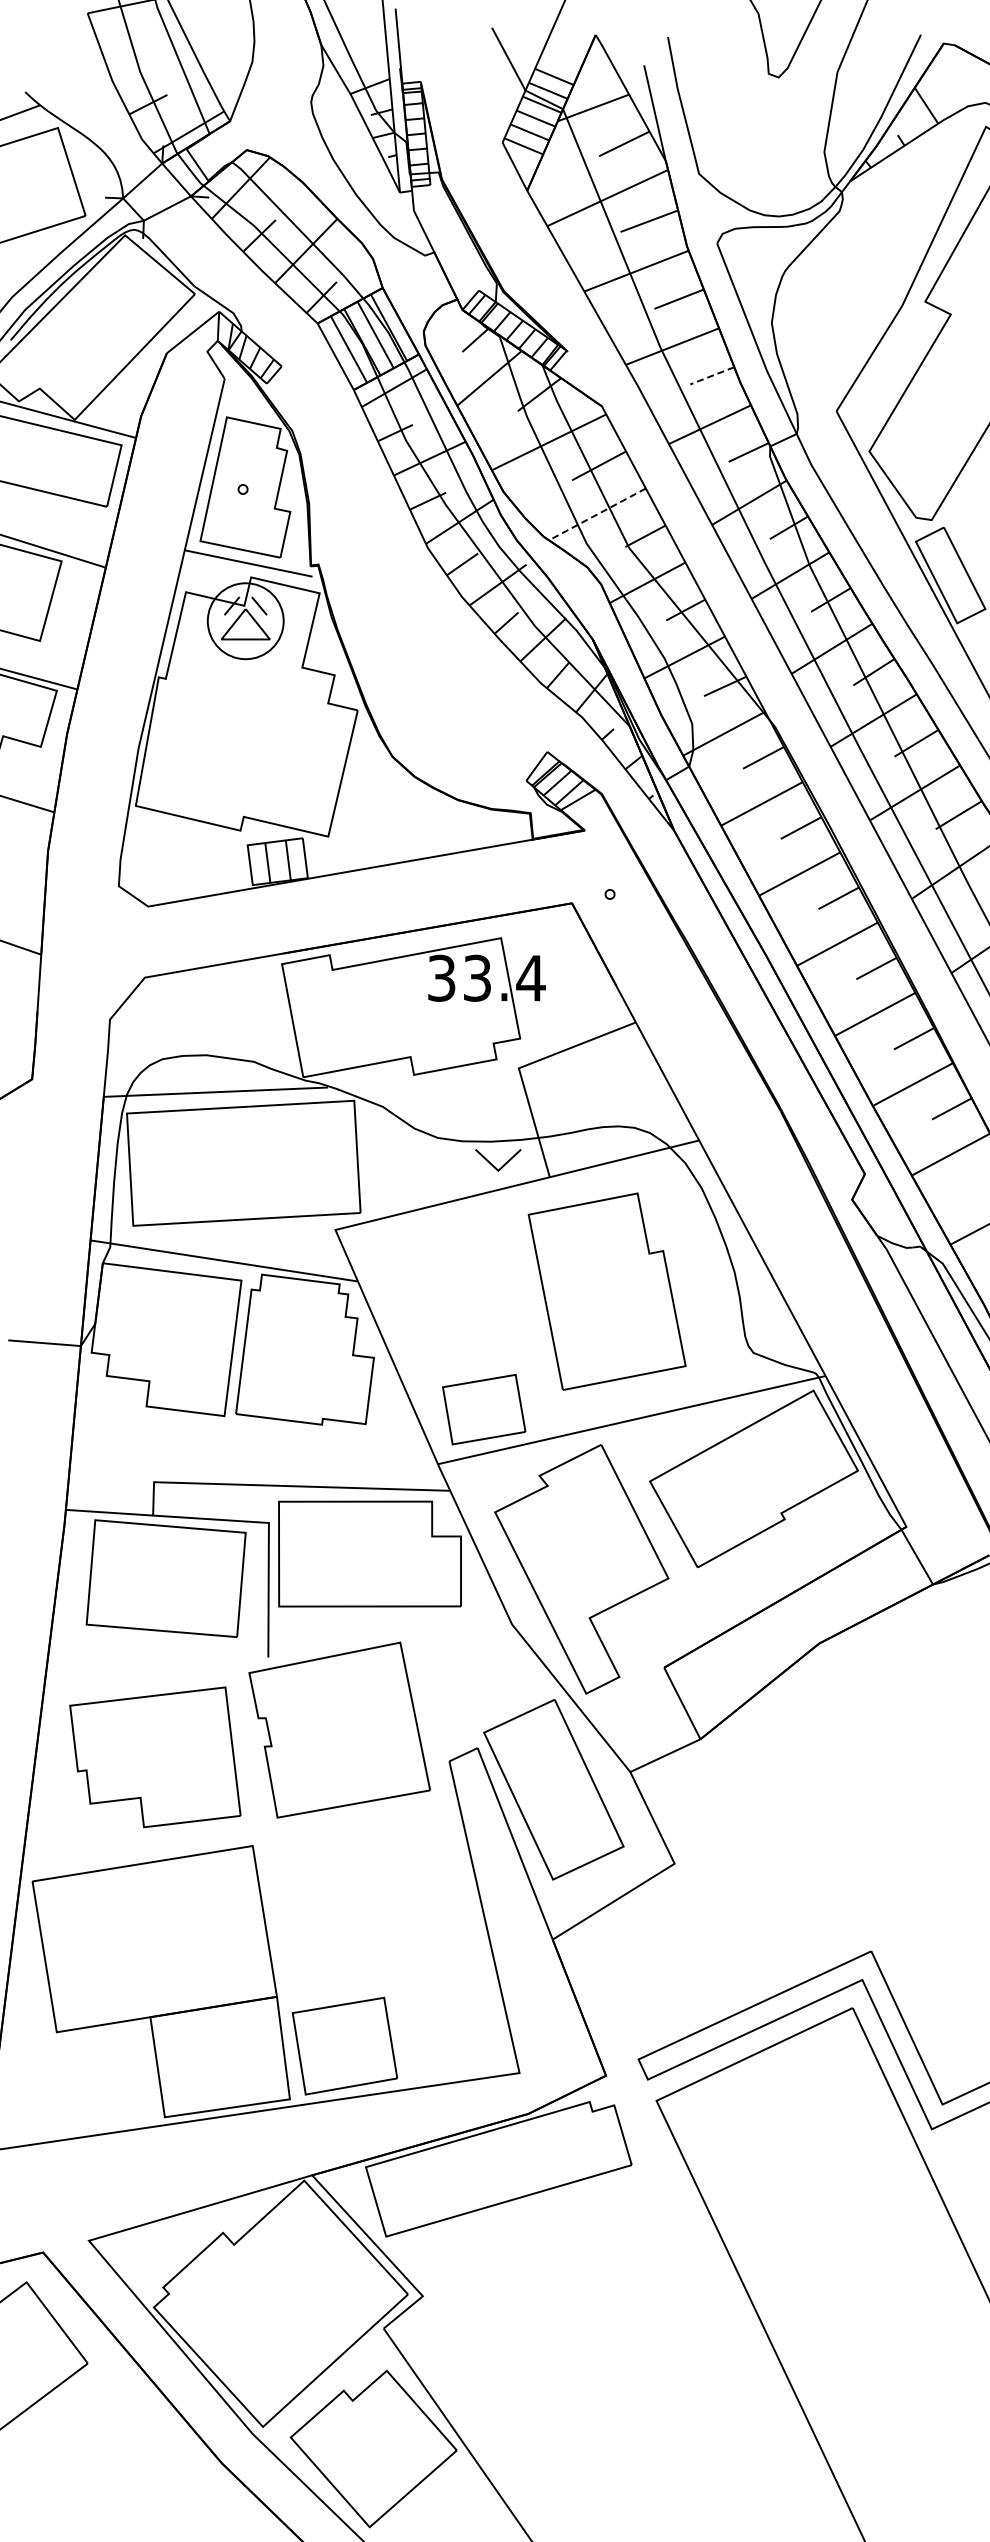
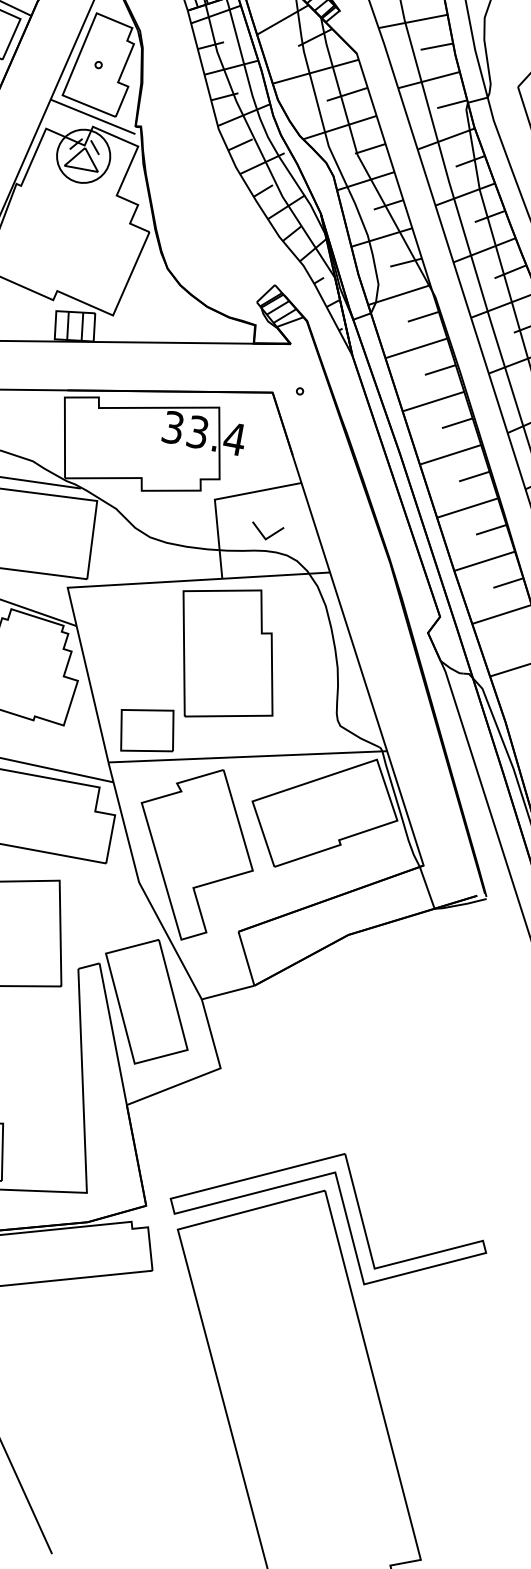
line: (712, 375) -> (437, 46), dashed -> solid
line: (597, 514) -> (339, 127), dashed -> solid
part: (493, 1164) -> (263, 534), moved
part: (606, 1291) -> (227, 654), moved

